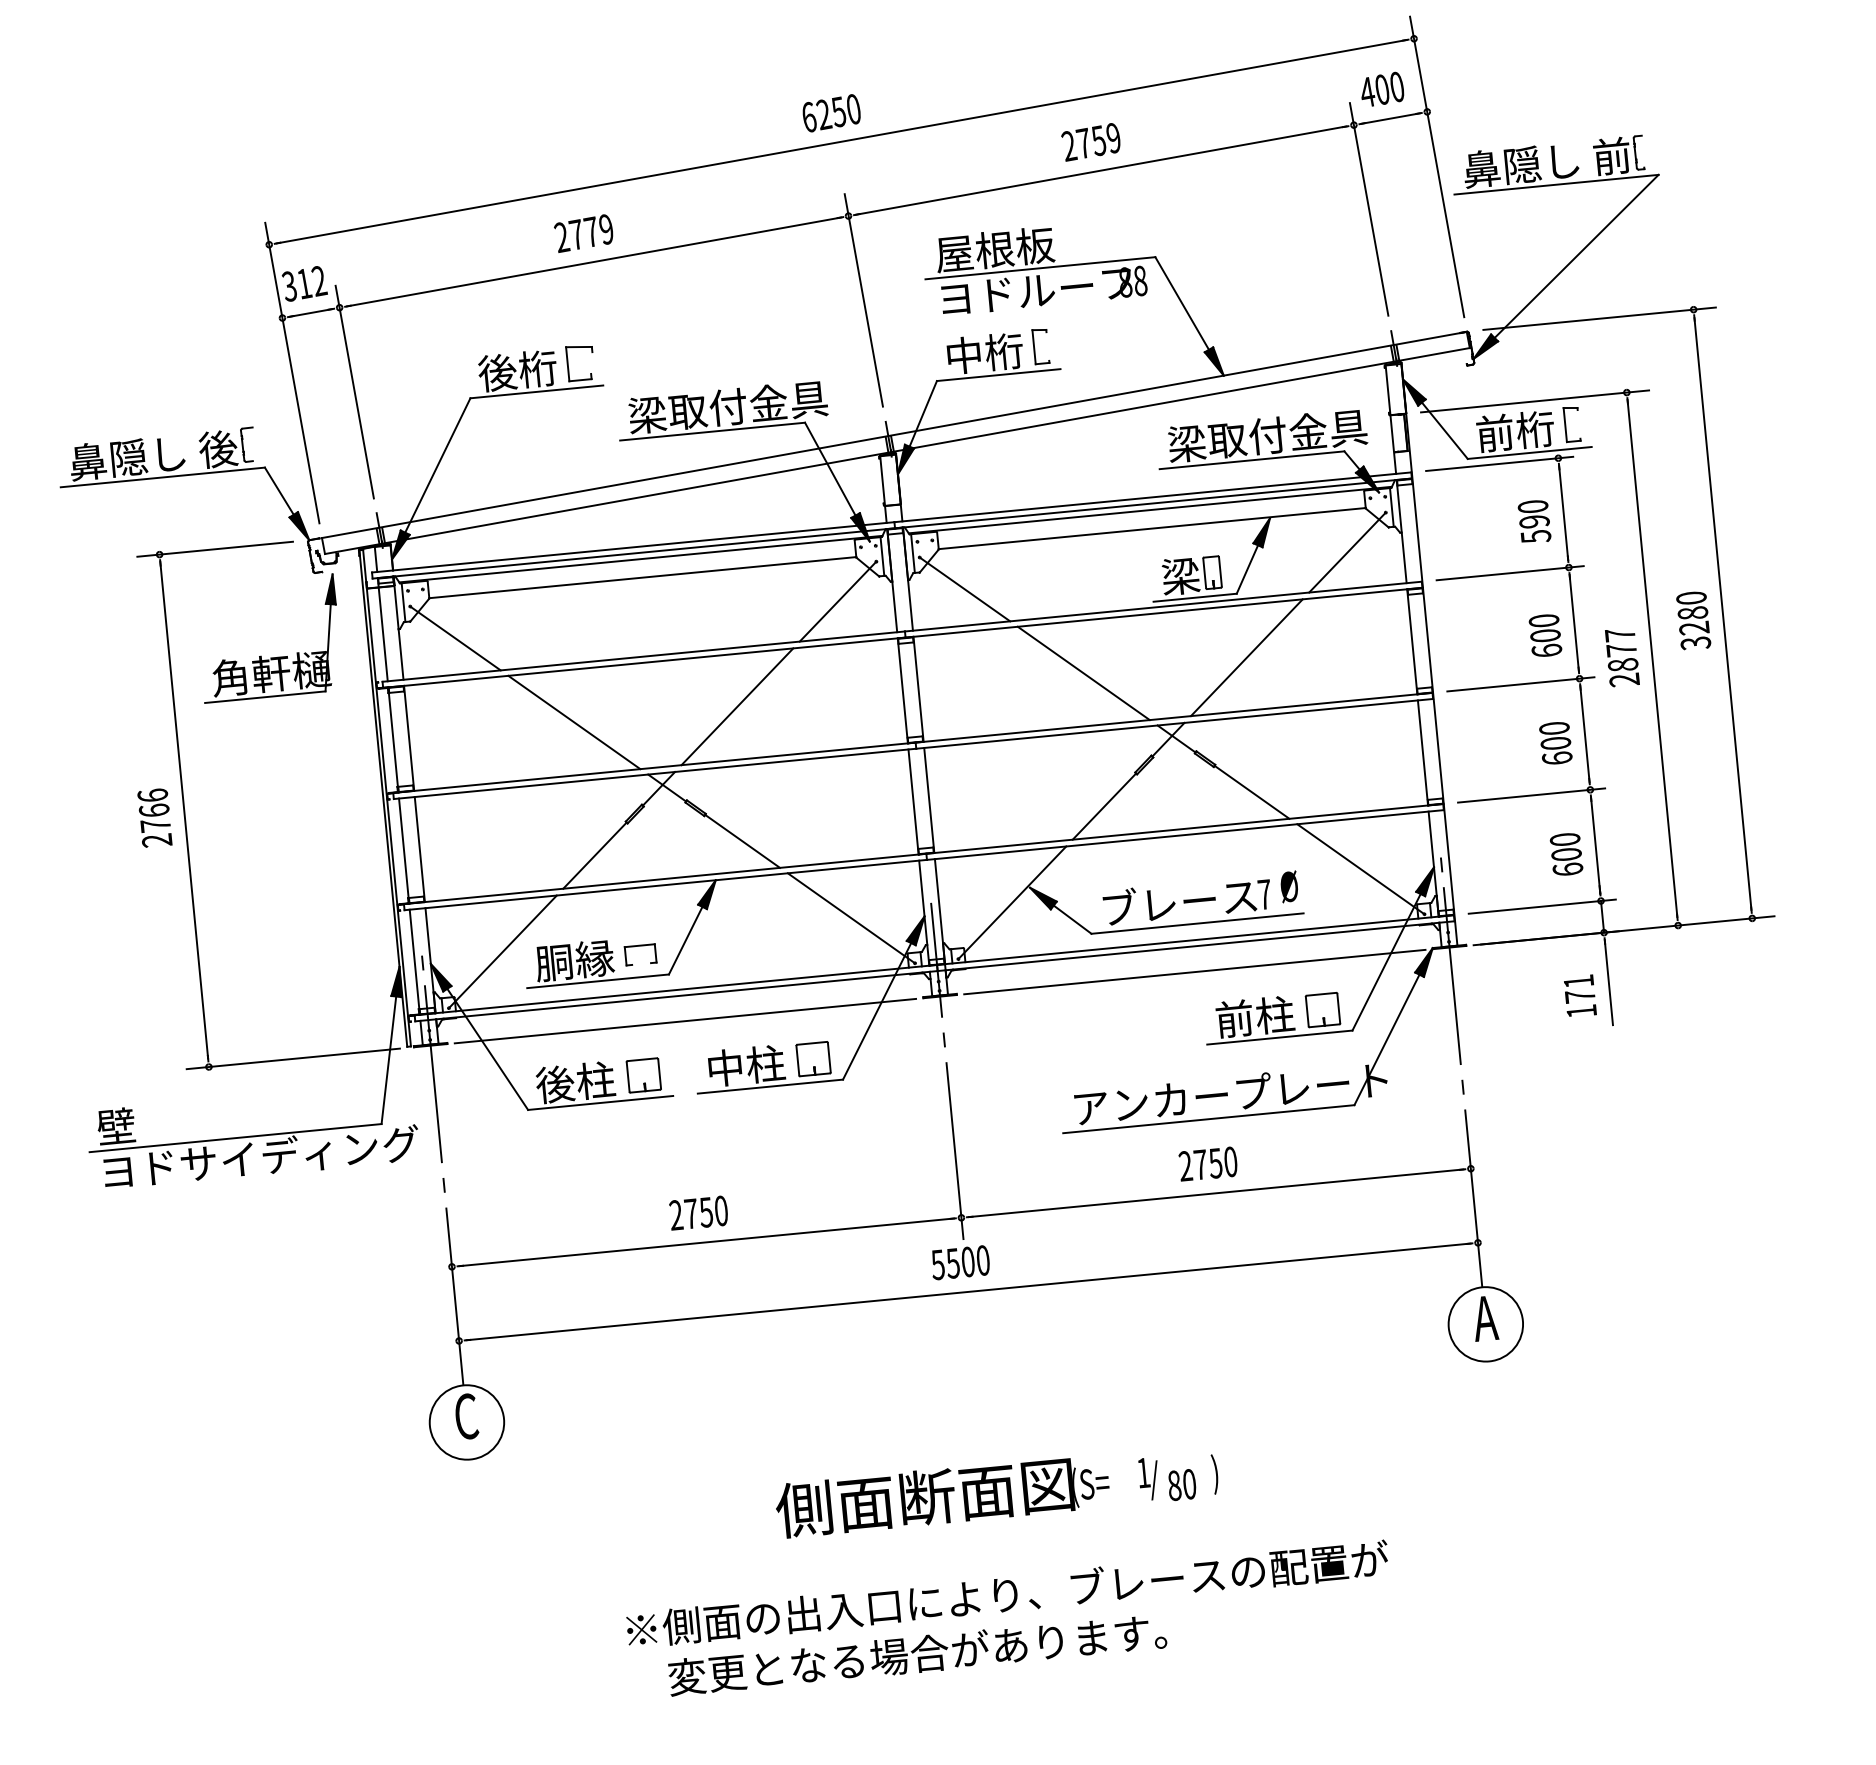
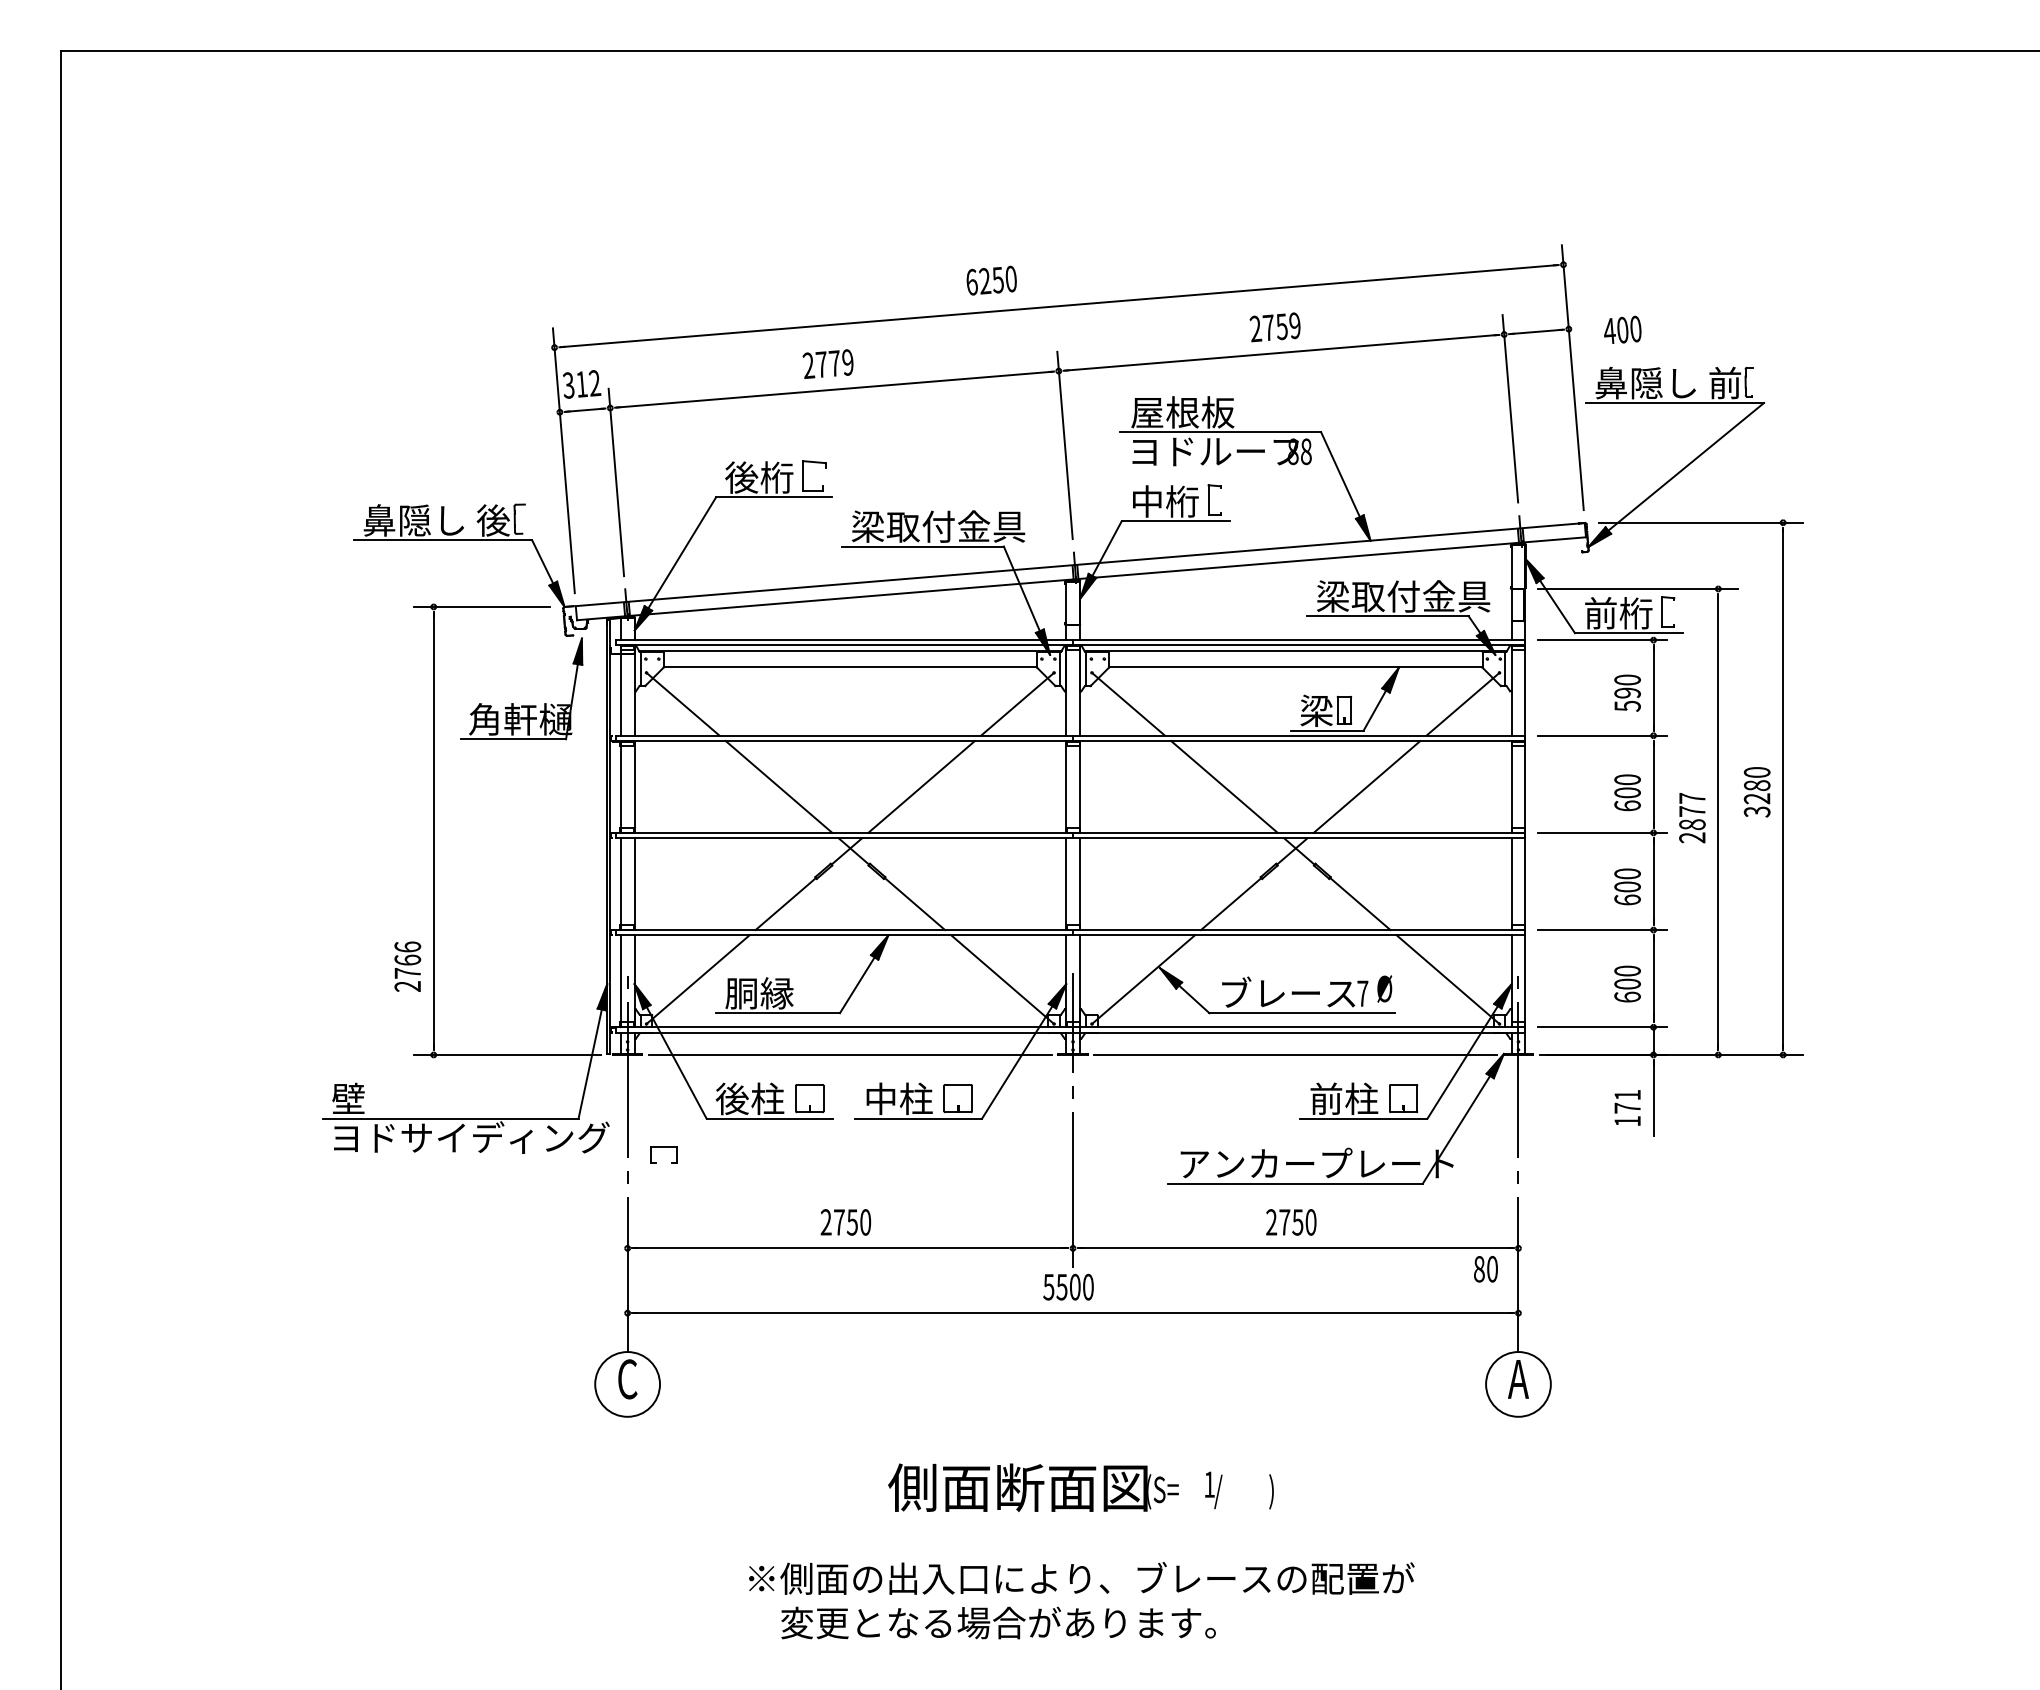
text: (1381, 88) -> (1622, 329), moved
text: (831, 113) -> (991, 280), moved
text: (154, 817) -> (407, 966), moved
part: (639, 946) -> (663, 1147), moved
text: (1181, 1485) -> (1485, 1269), moved

